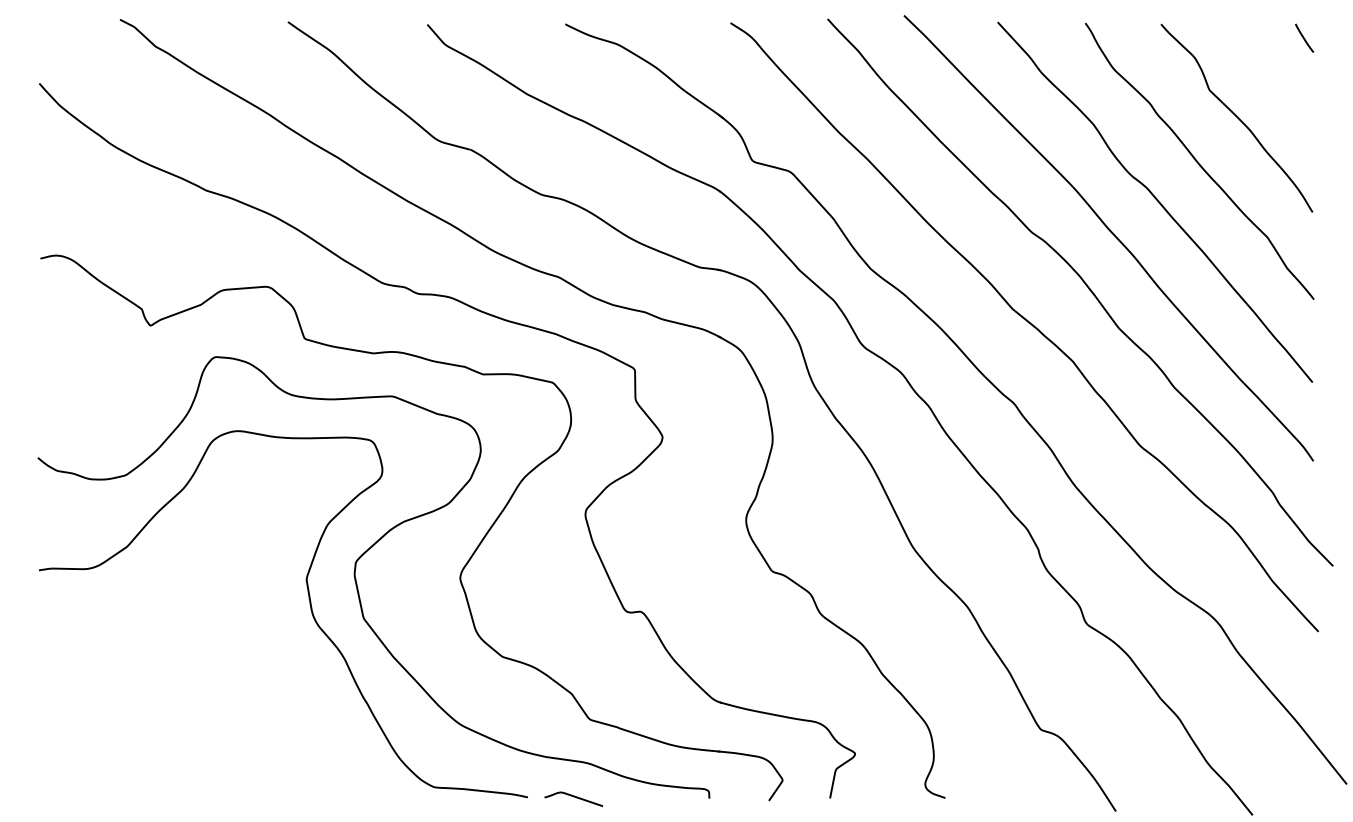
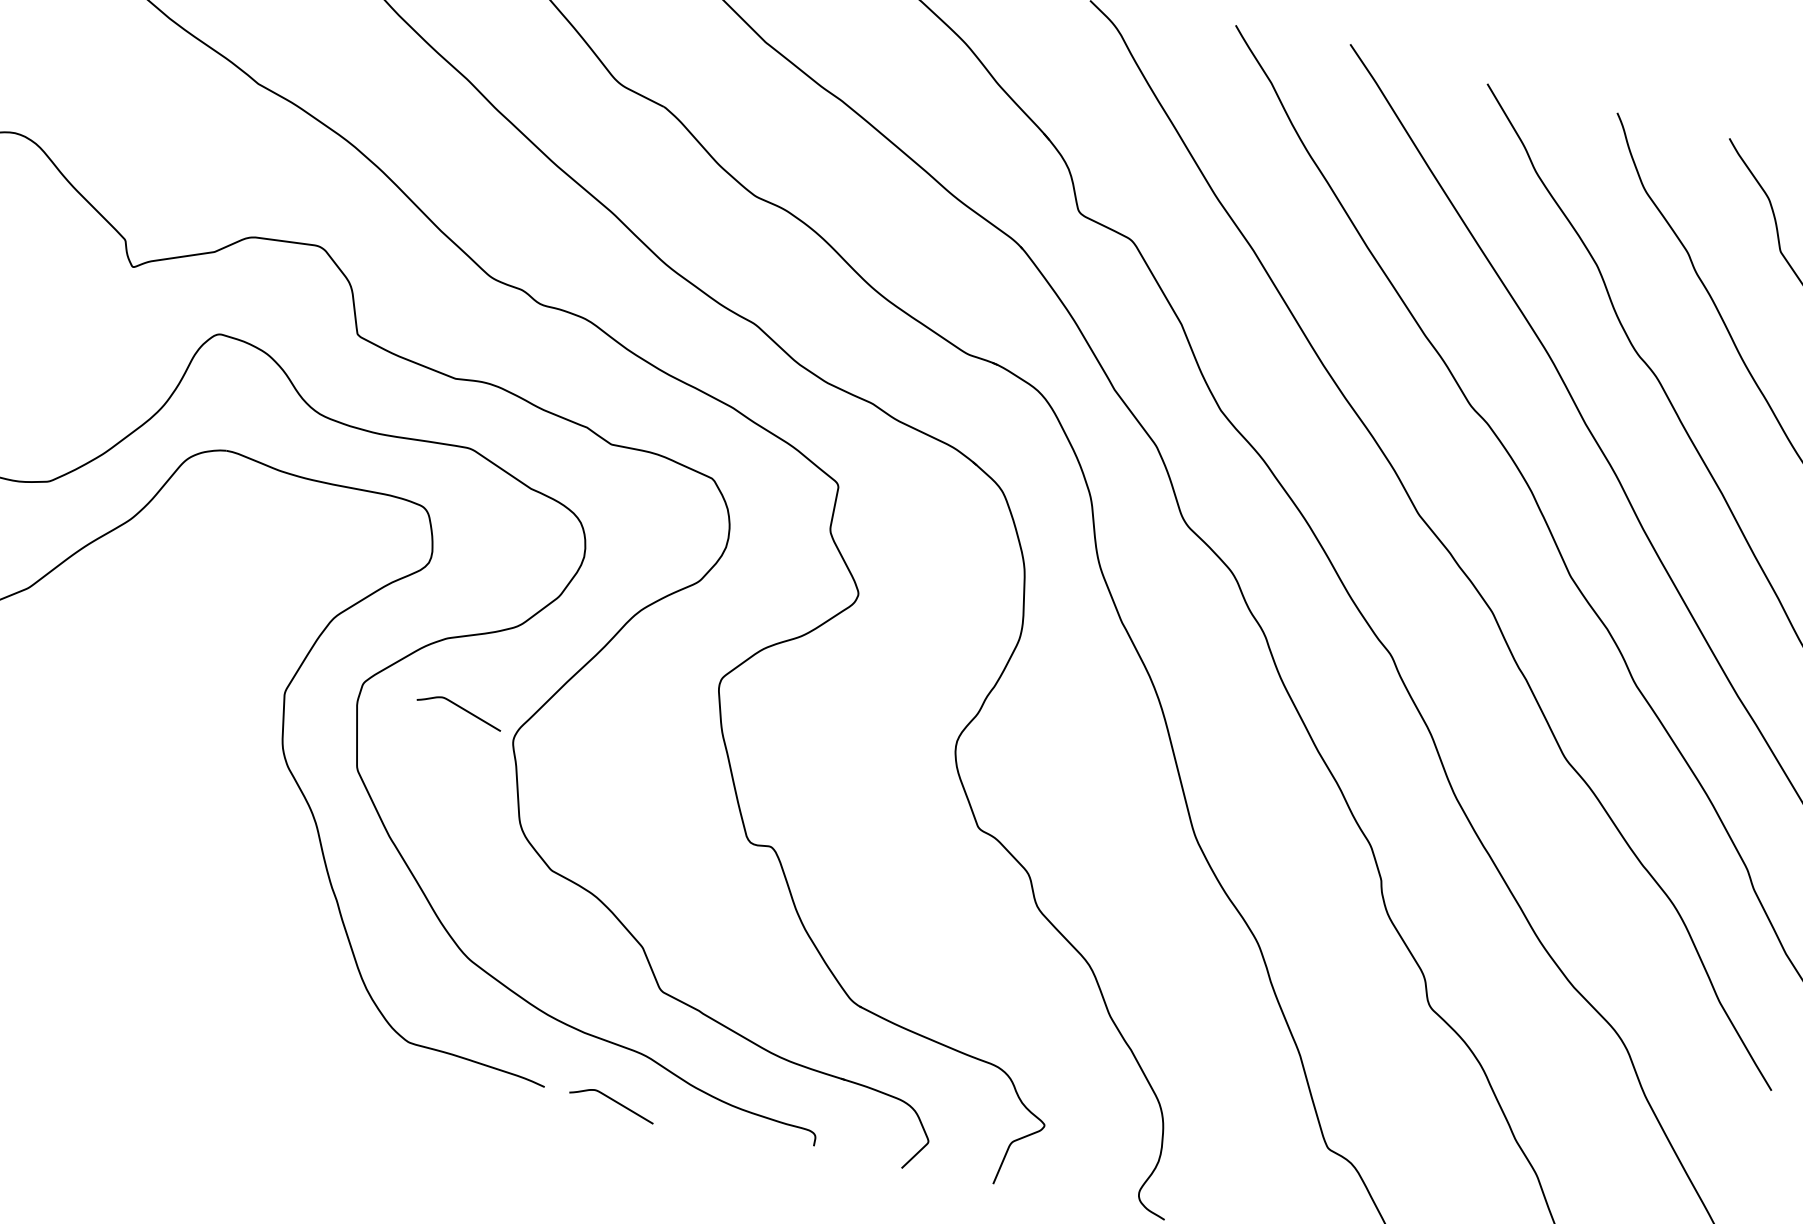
curve: (421, 565) -> (459, 708), added

